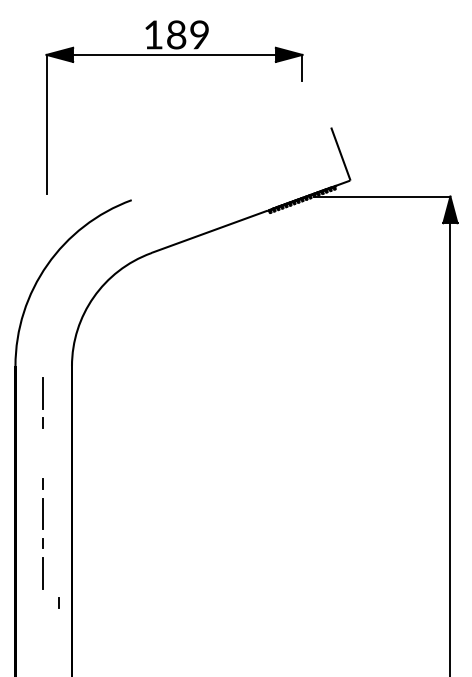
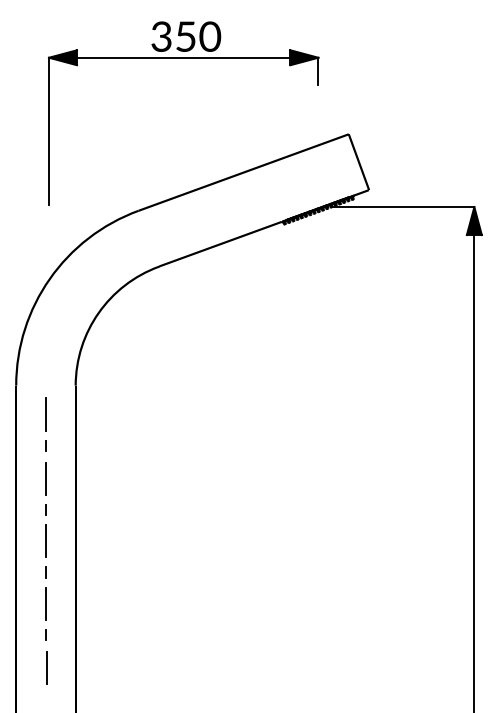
text: (177, 34) -> (186, 36), 189 -> 350
fill: (231, 163) -> (243, 172), added
line: (43, 454) -> (45, 478), added
line: (58, 602) -> (45, 634), moved
line: (44, 634) -> (46, 668), added

